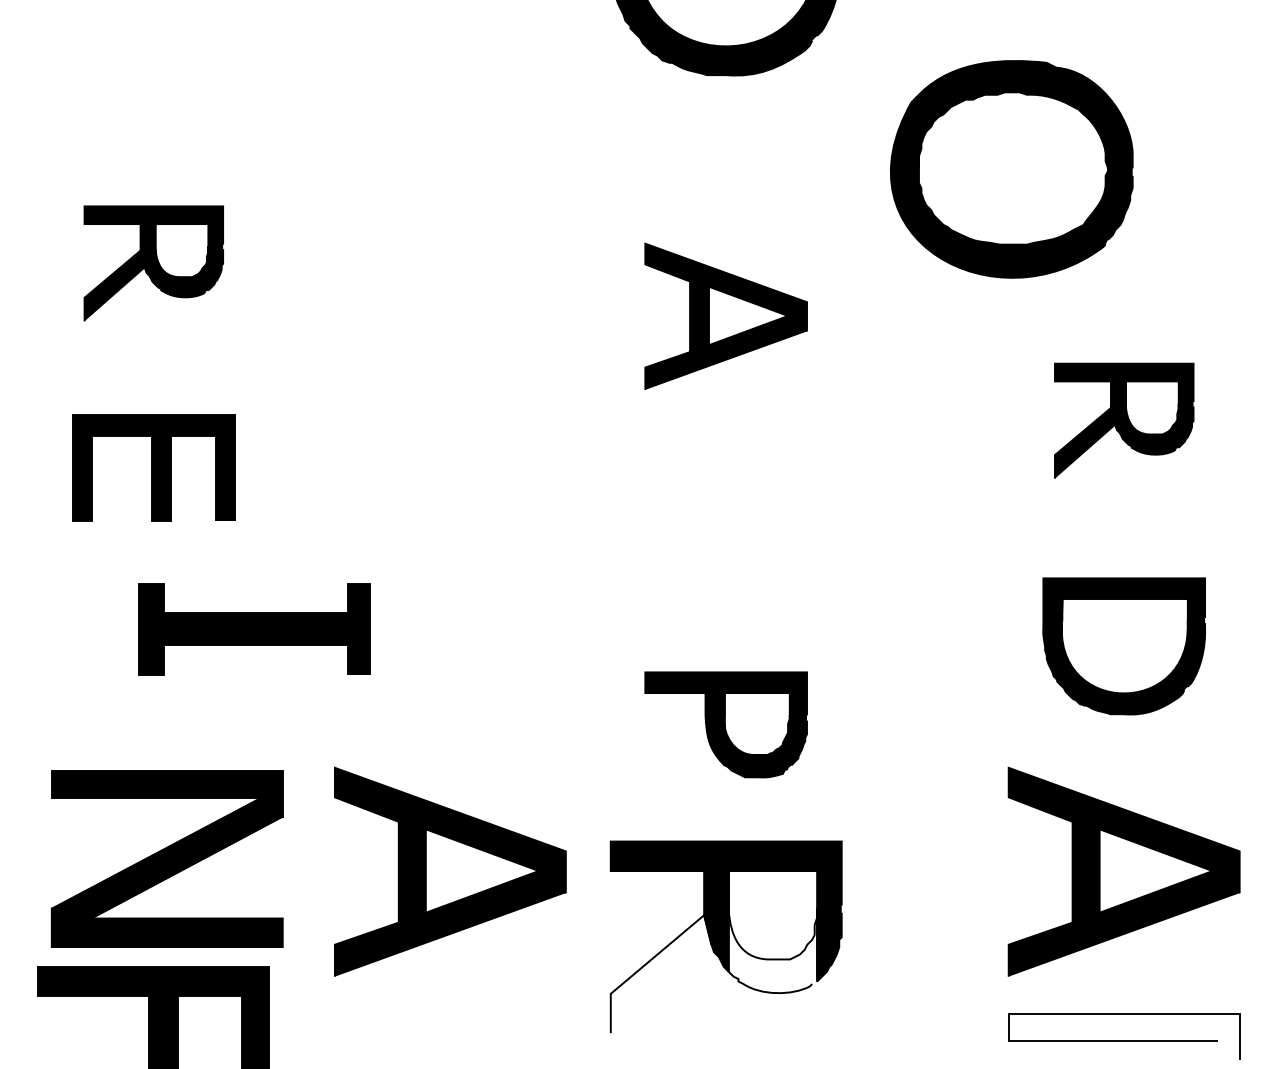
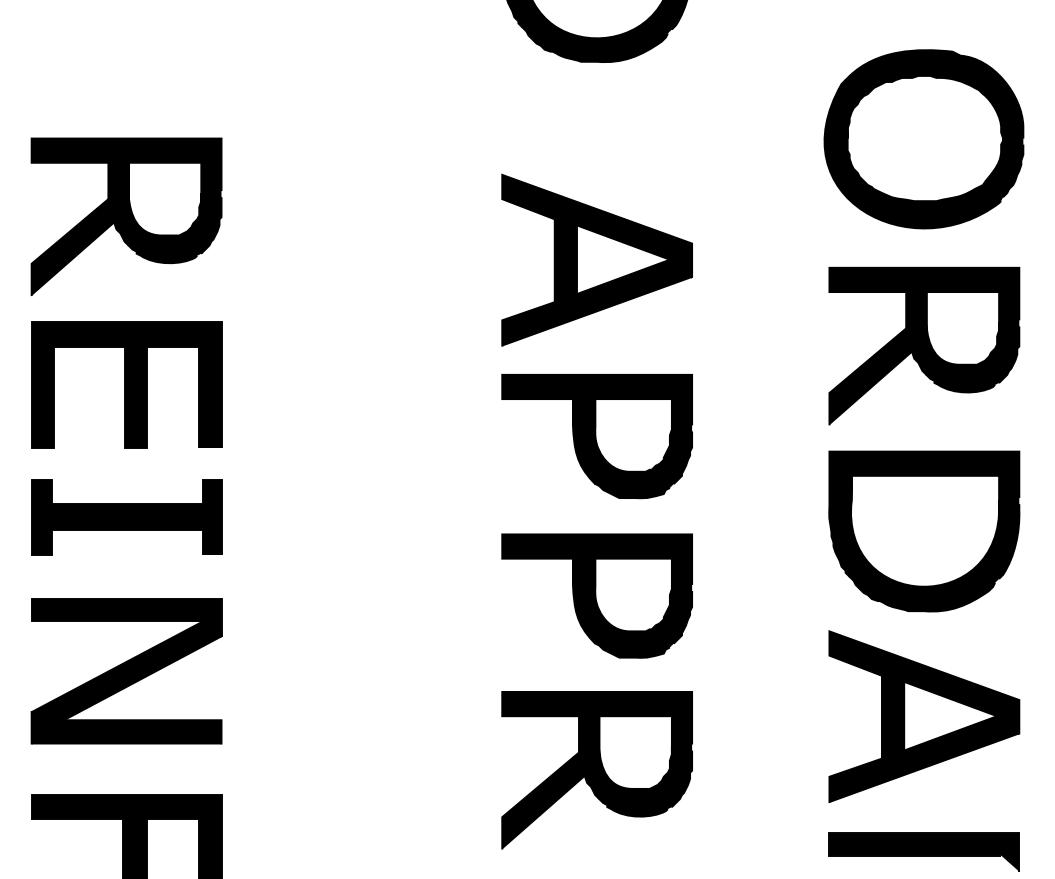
part: (1011, 169) -> (923, 139), moved
part: (153, 263) -> (126, 216), size x1.67
part: (725, 315) -> (596, 259), size x1.43
part: (1124, 420) -> (924, 345), size x1.67
part: (153, 467) -> (126, 384), size x1.43
part: (725, 530) -> (596, 436), added
part: (254, 629) -> (126, 517), moved
part: (1124, 646) -> (924, 531), size x1.43
part: (725, 724) -> (596, 595), size x1.43
part: (167, 859) -> (126, 671), moved
part: (450, 871) -> (370, 716), removed
fill: (772, 932) -> (635, 766), added
fill: (660, 973) -> (543, 800), added
fill: (1124, 1036) -> (924, 852), added

